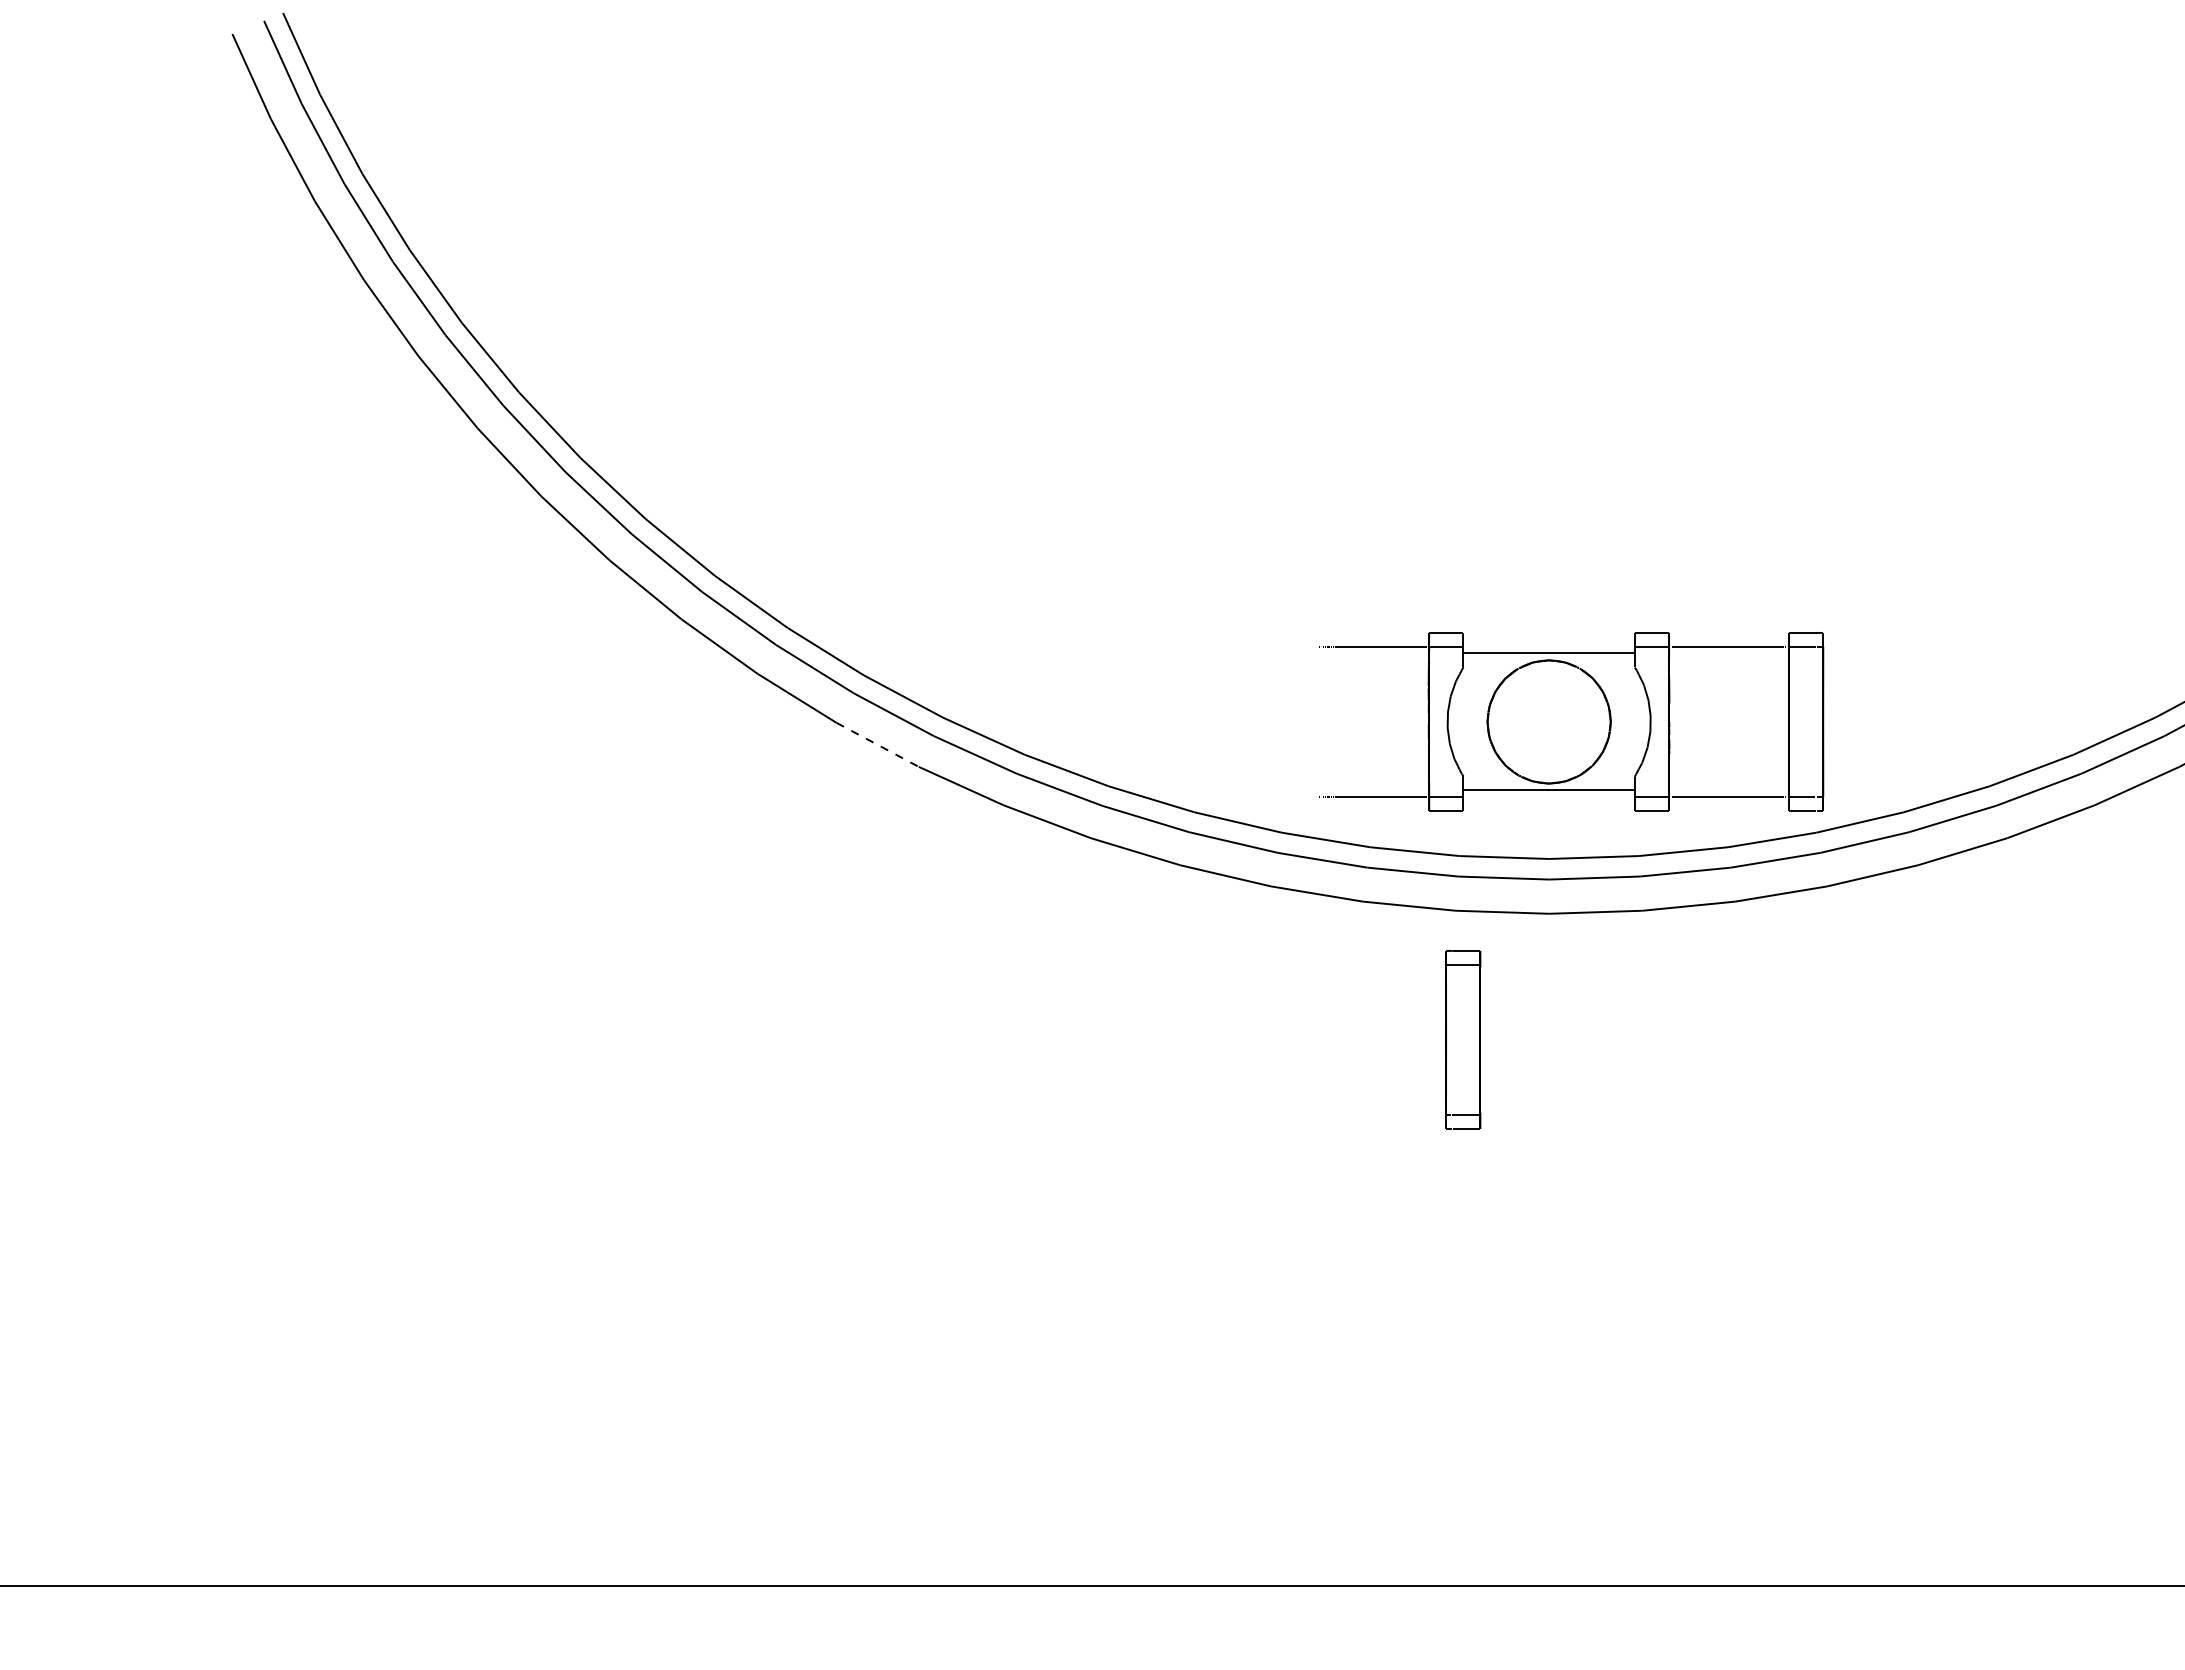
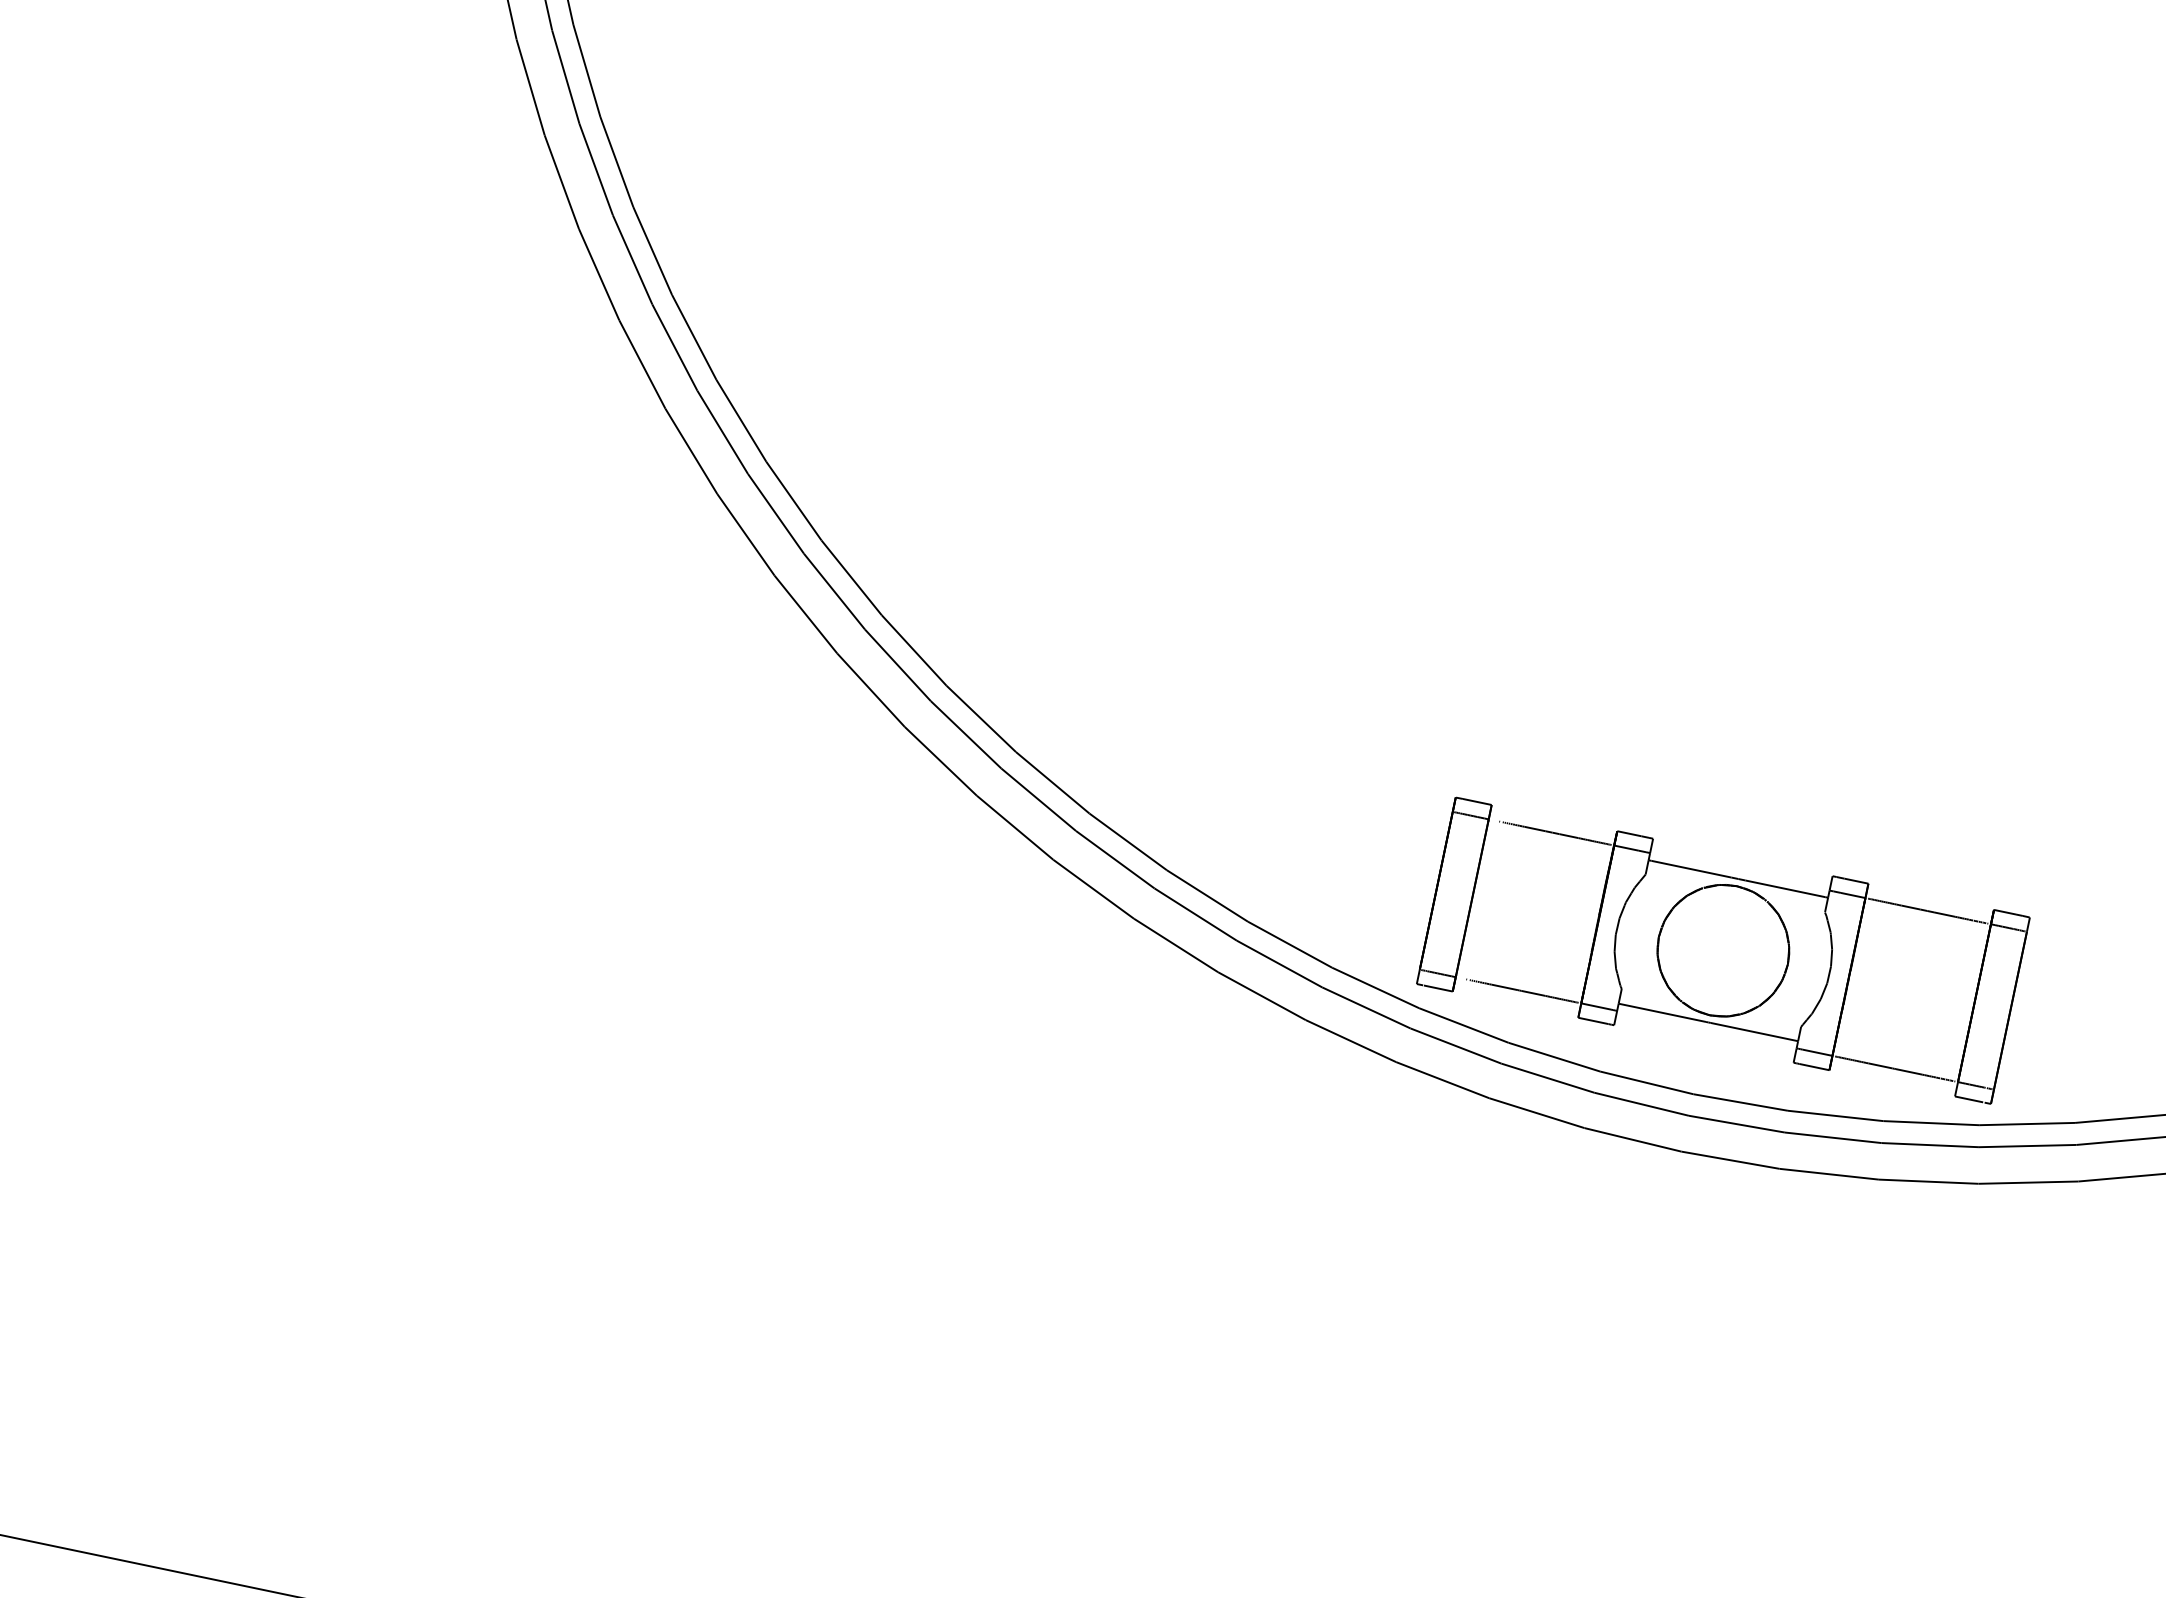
line: (877, 744) -> (1015, 827), dashed -> solid
part: (1479, 1039) -> (1471, 897), moved

